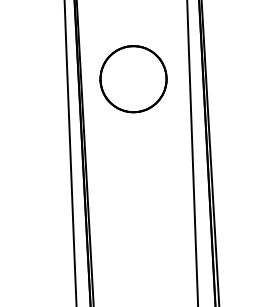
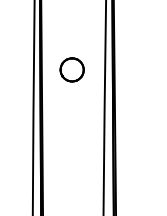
part: (132, 78) -> (71, 69), size x0.6

